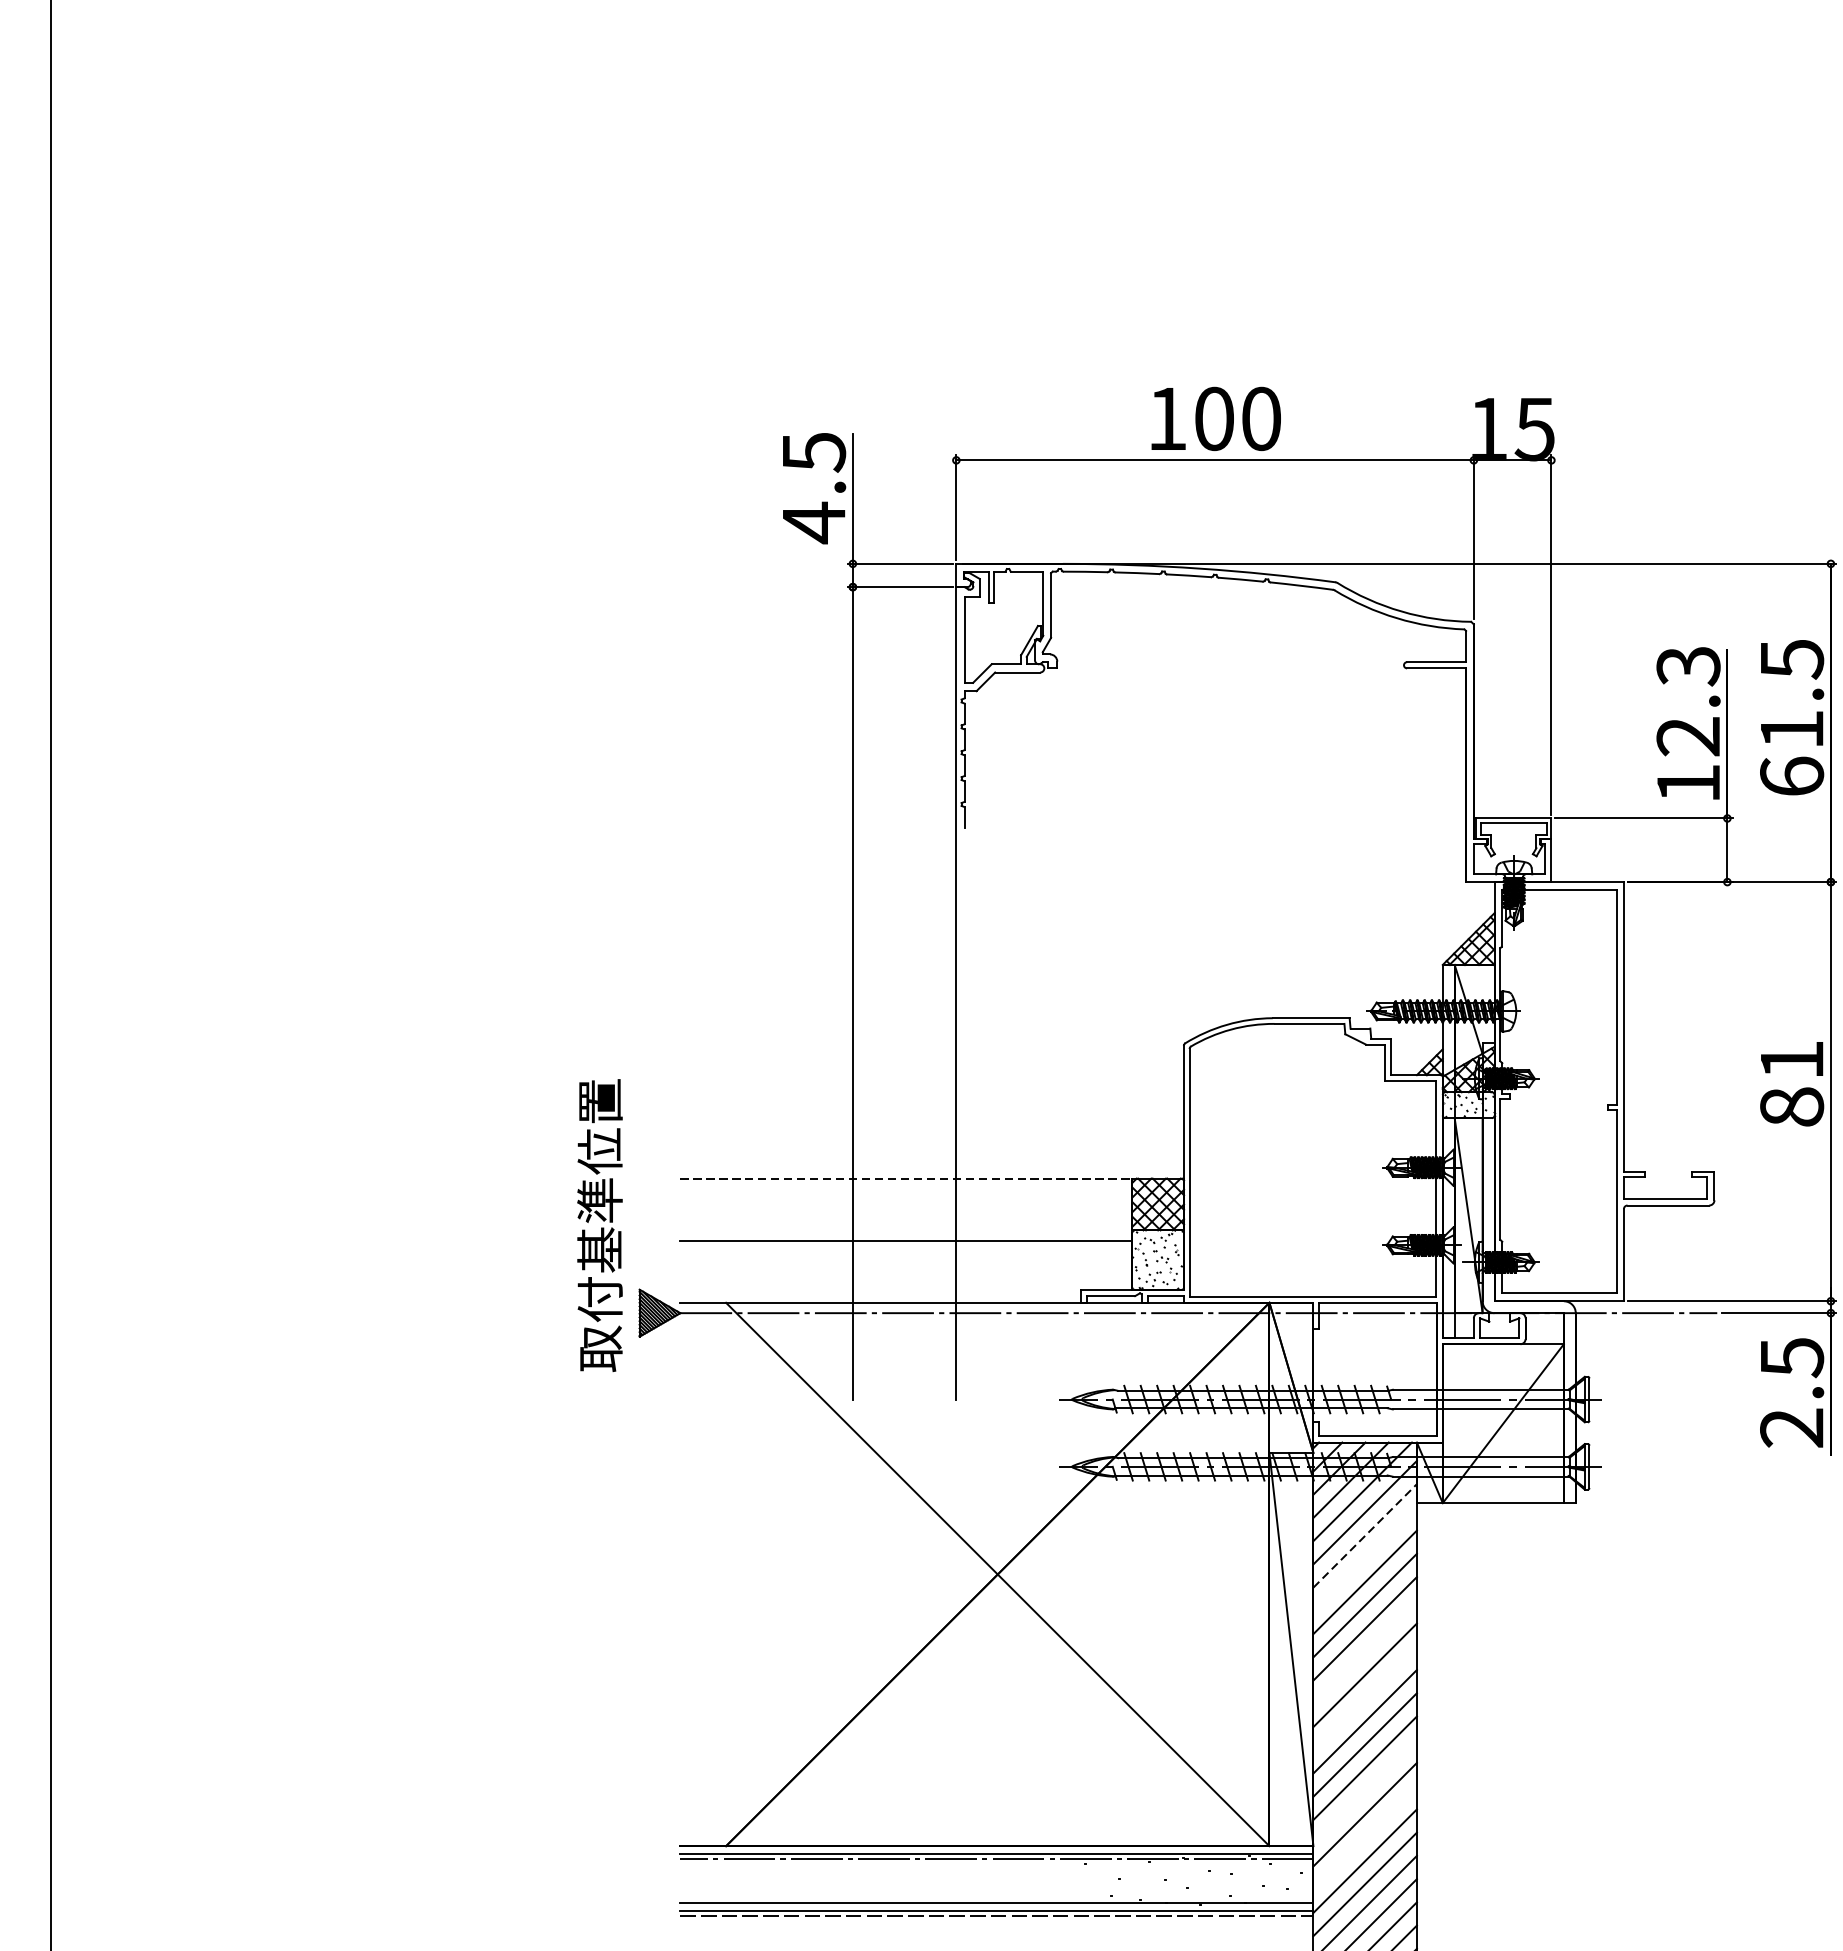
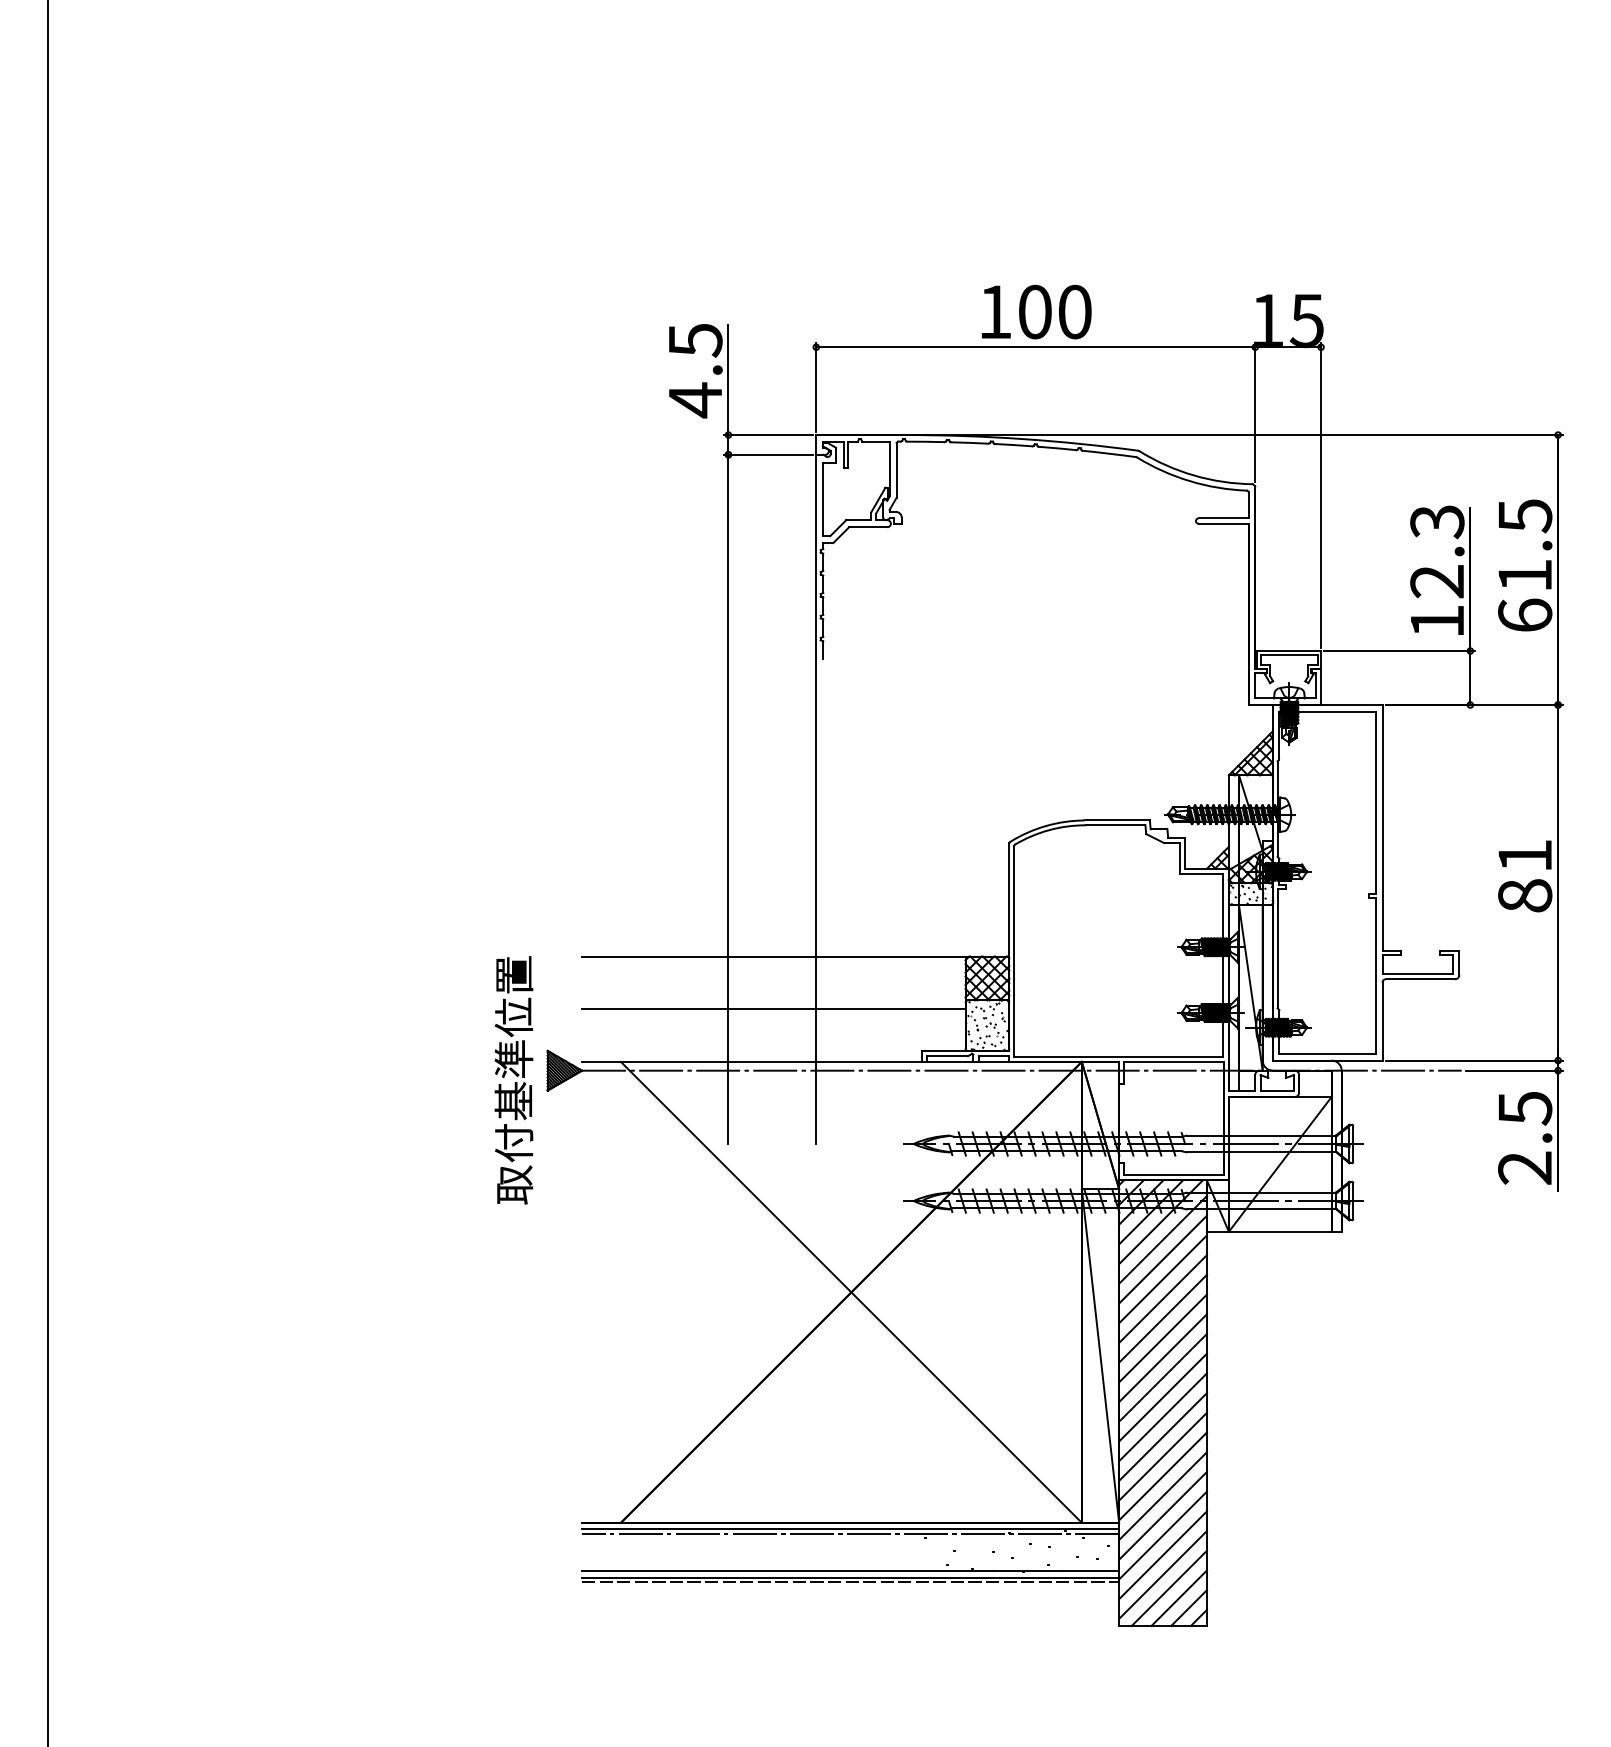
line: (905, 1178) -> (773, 956), dashed -> solid
text: (599, 1225) -> (513, 1080), moved
line: (1365, 1535) -> (1163, 1259), dashed -> solid
line: (1364, 1559) -> (1162, 1279), added
line: (1364, 1652) -> (1162, 1358), added
line: (1364, 1698) -> (1162, 1397), added
line: (1364, 1791) -> (1162, 1476), added
line: (1364, 1837) -> (1162, 1515), added

